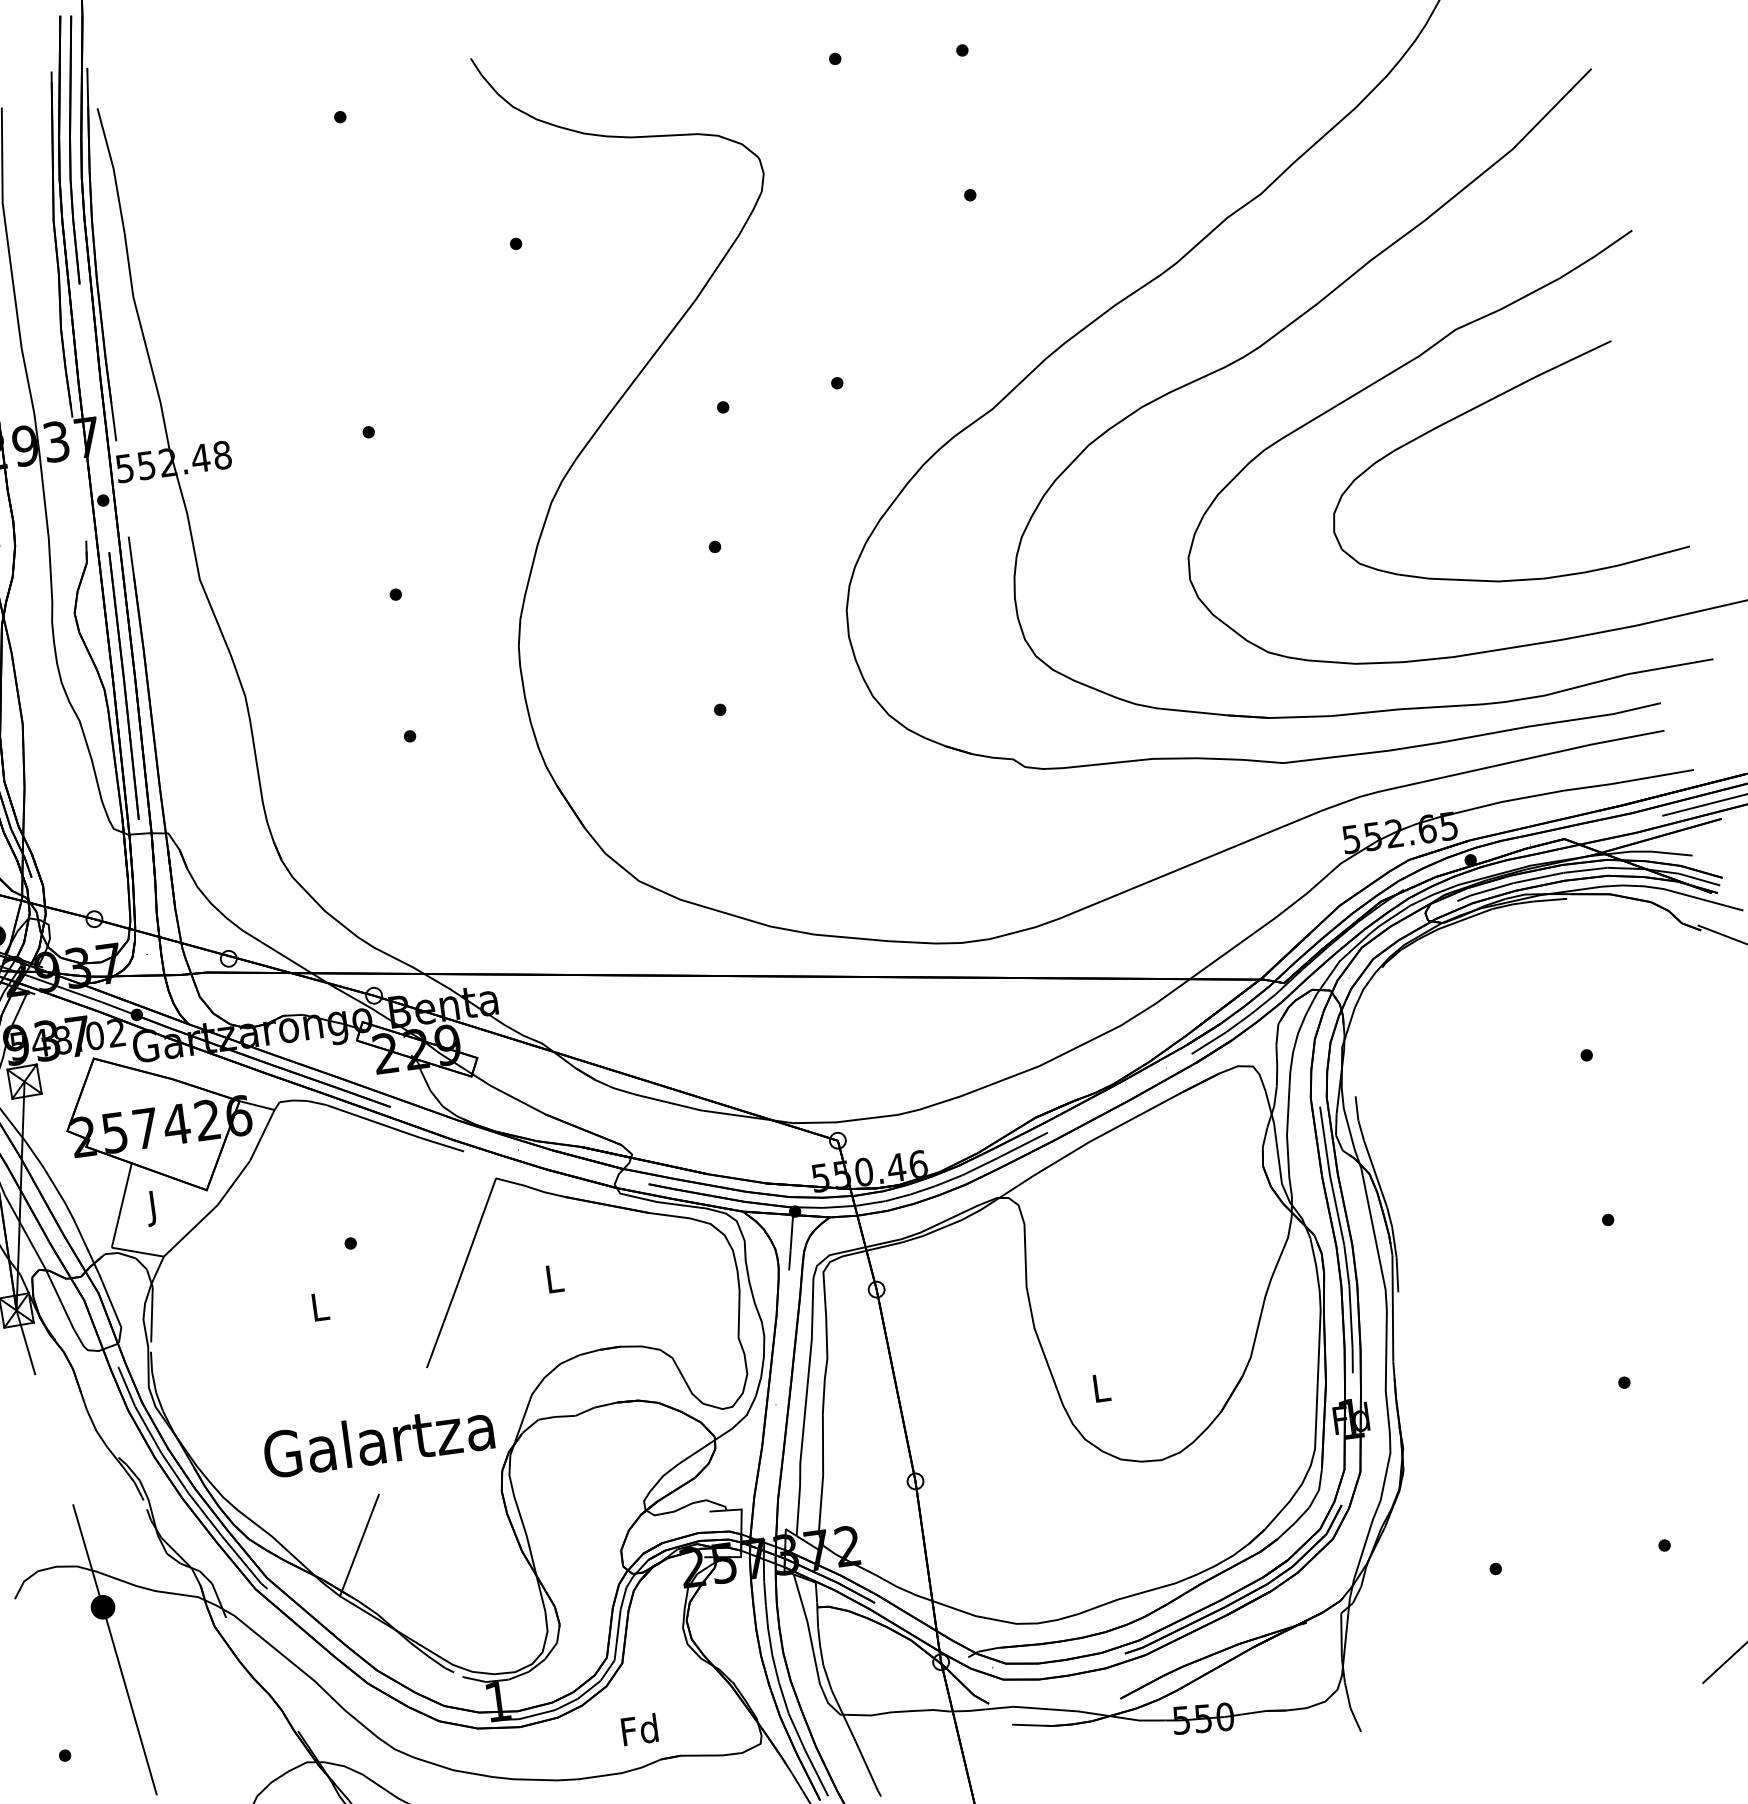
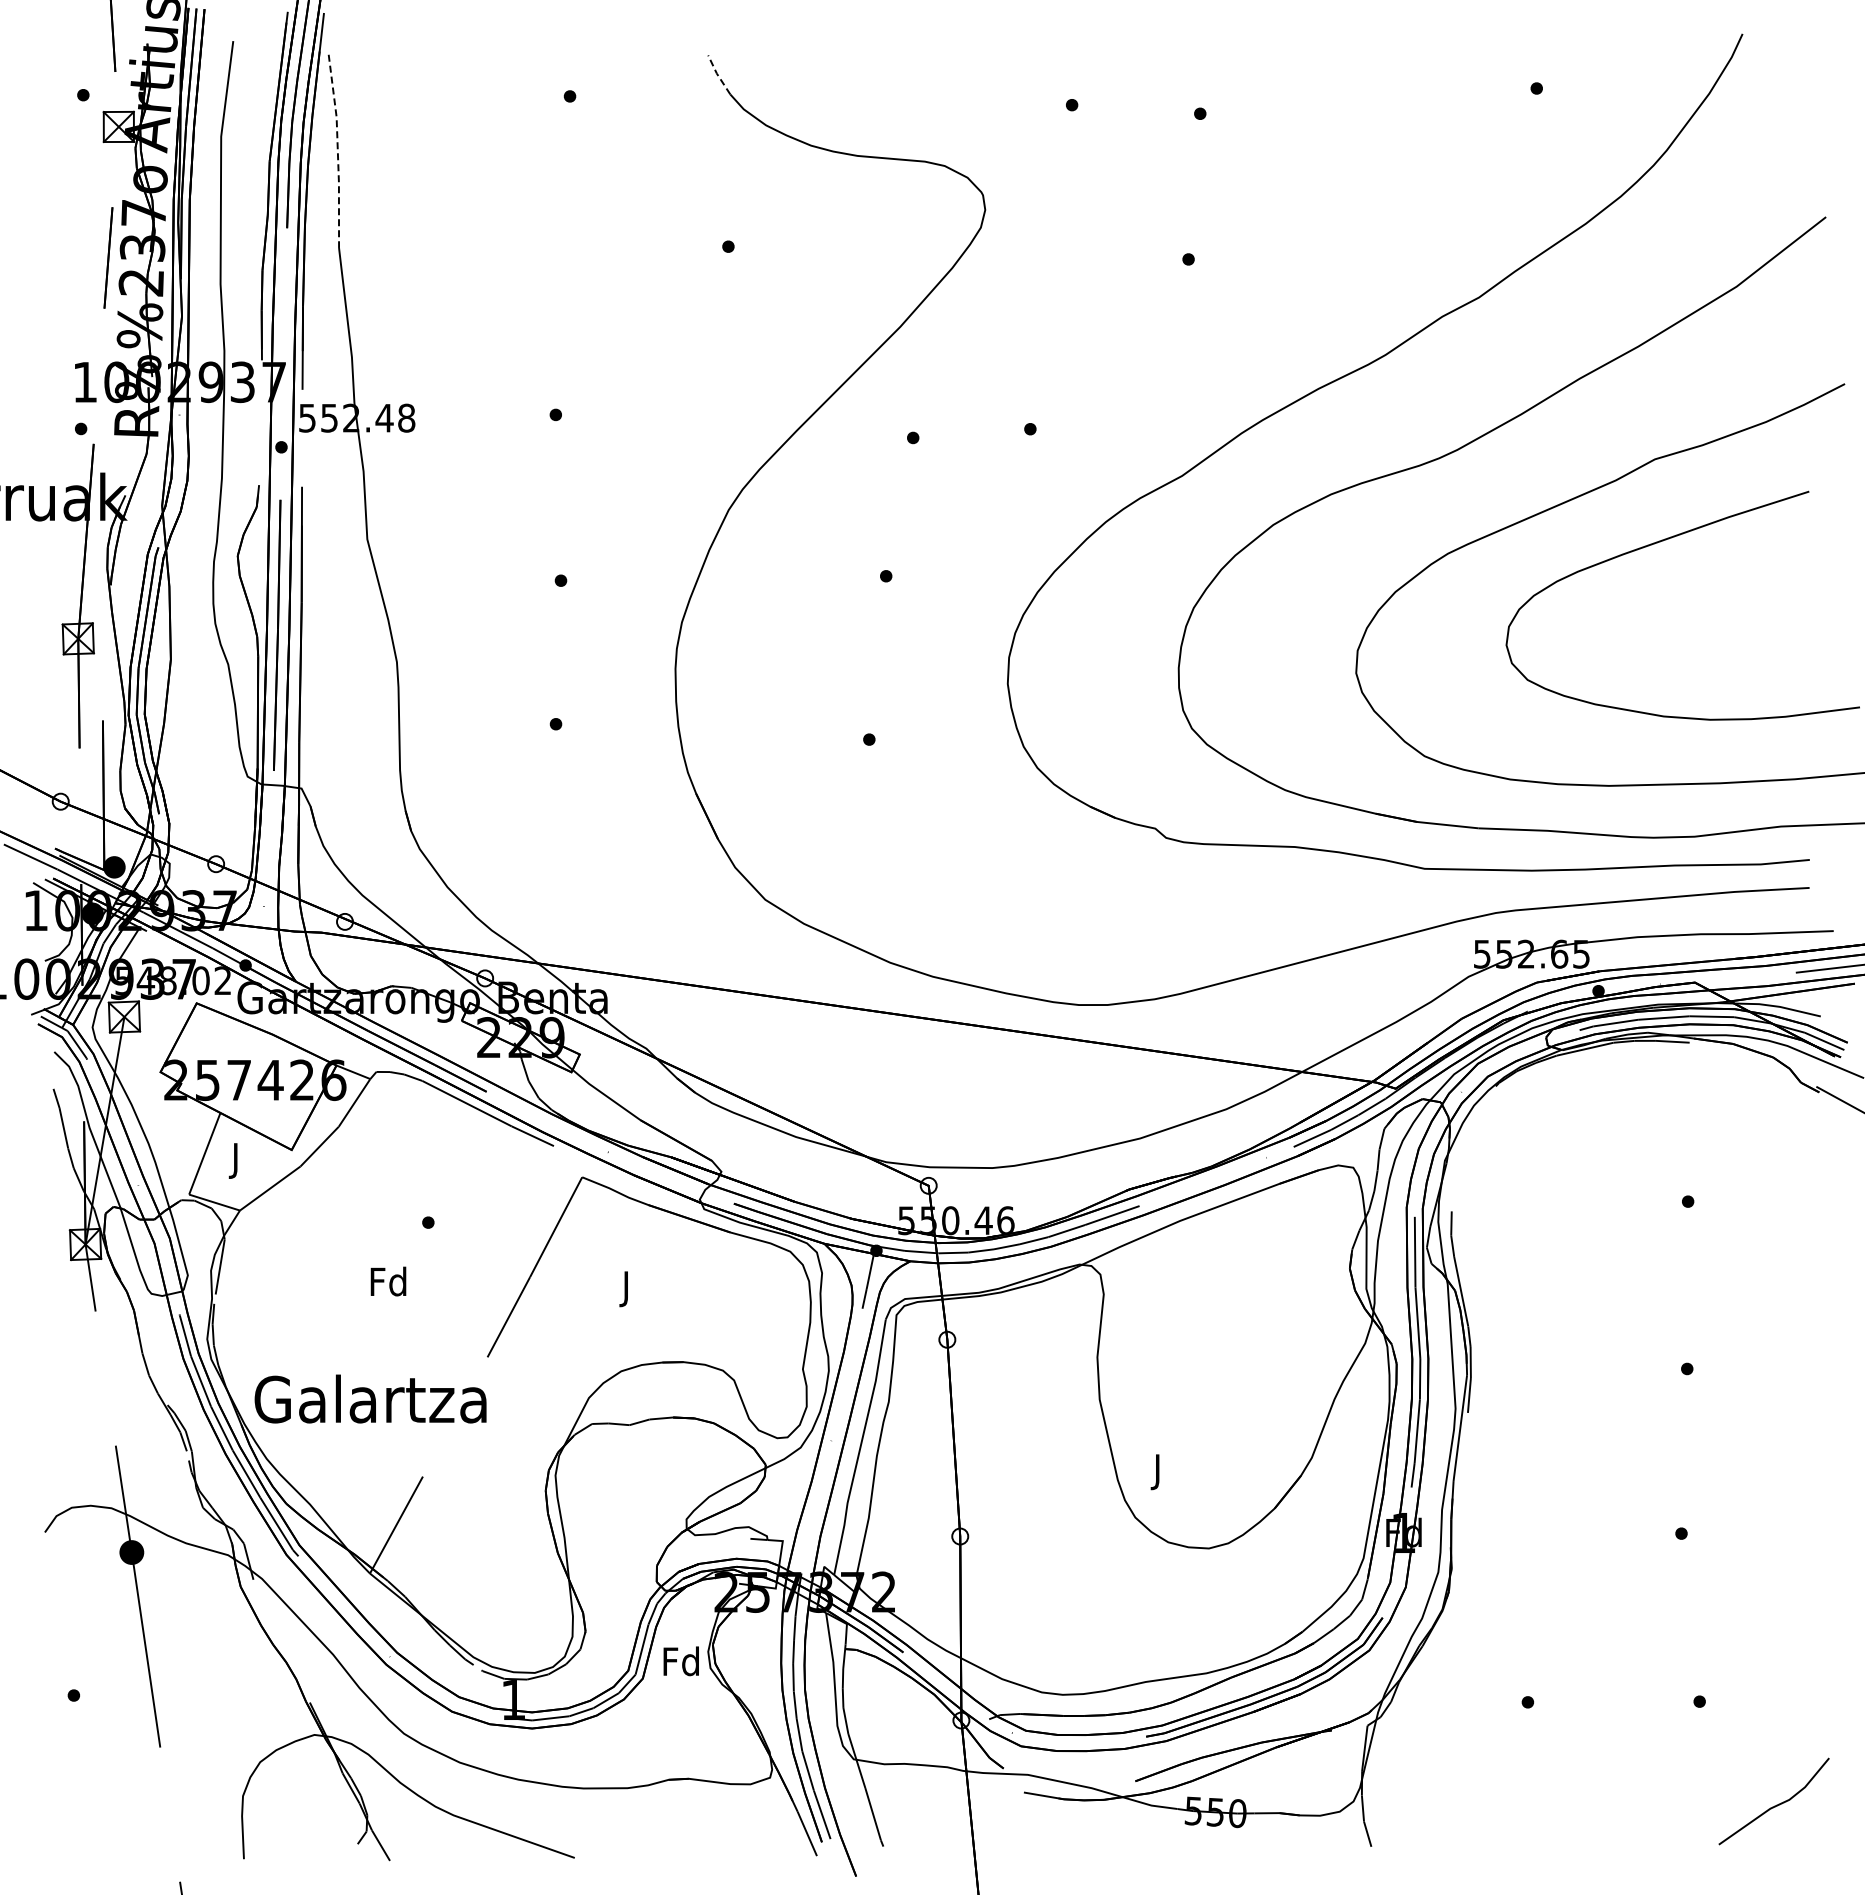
line: (482, 76) -> (717, 74), solid -> dashed
line: (118, 202) -> (337, 151), solid -> dashed
text: (555, 1282) -> (627, 1289), L -> J
text: (319, 1306) -> (388, 1281), L -> Fd
text: (1101, 1392) -> (1158, 1472), L -> J
text: (378, 1439) -> (370, 1398), moved
text: (638, 1730) -> (680, 1661), moved

